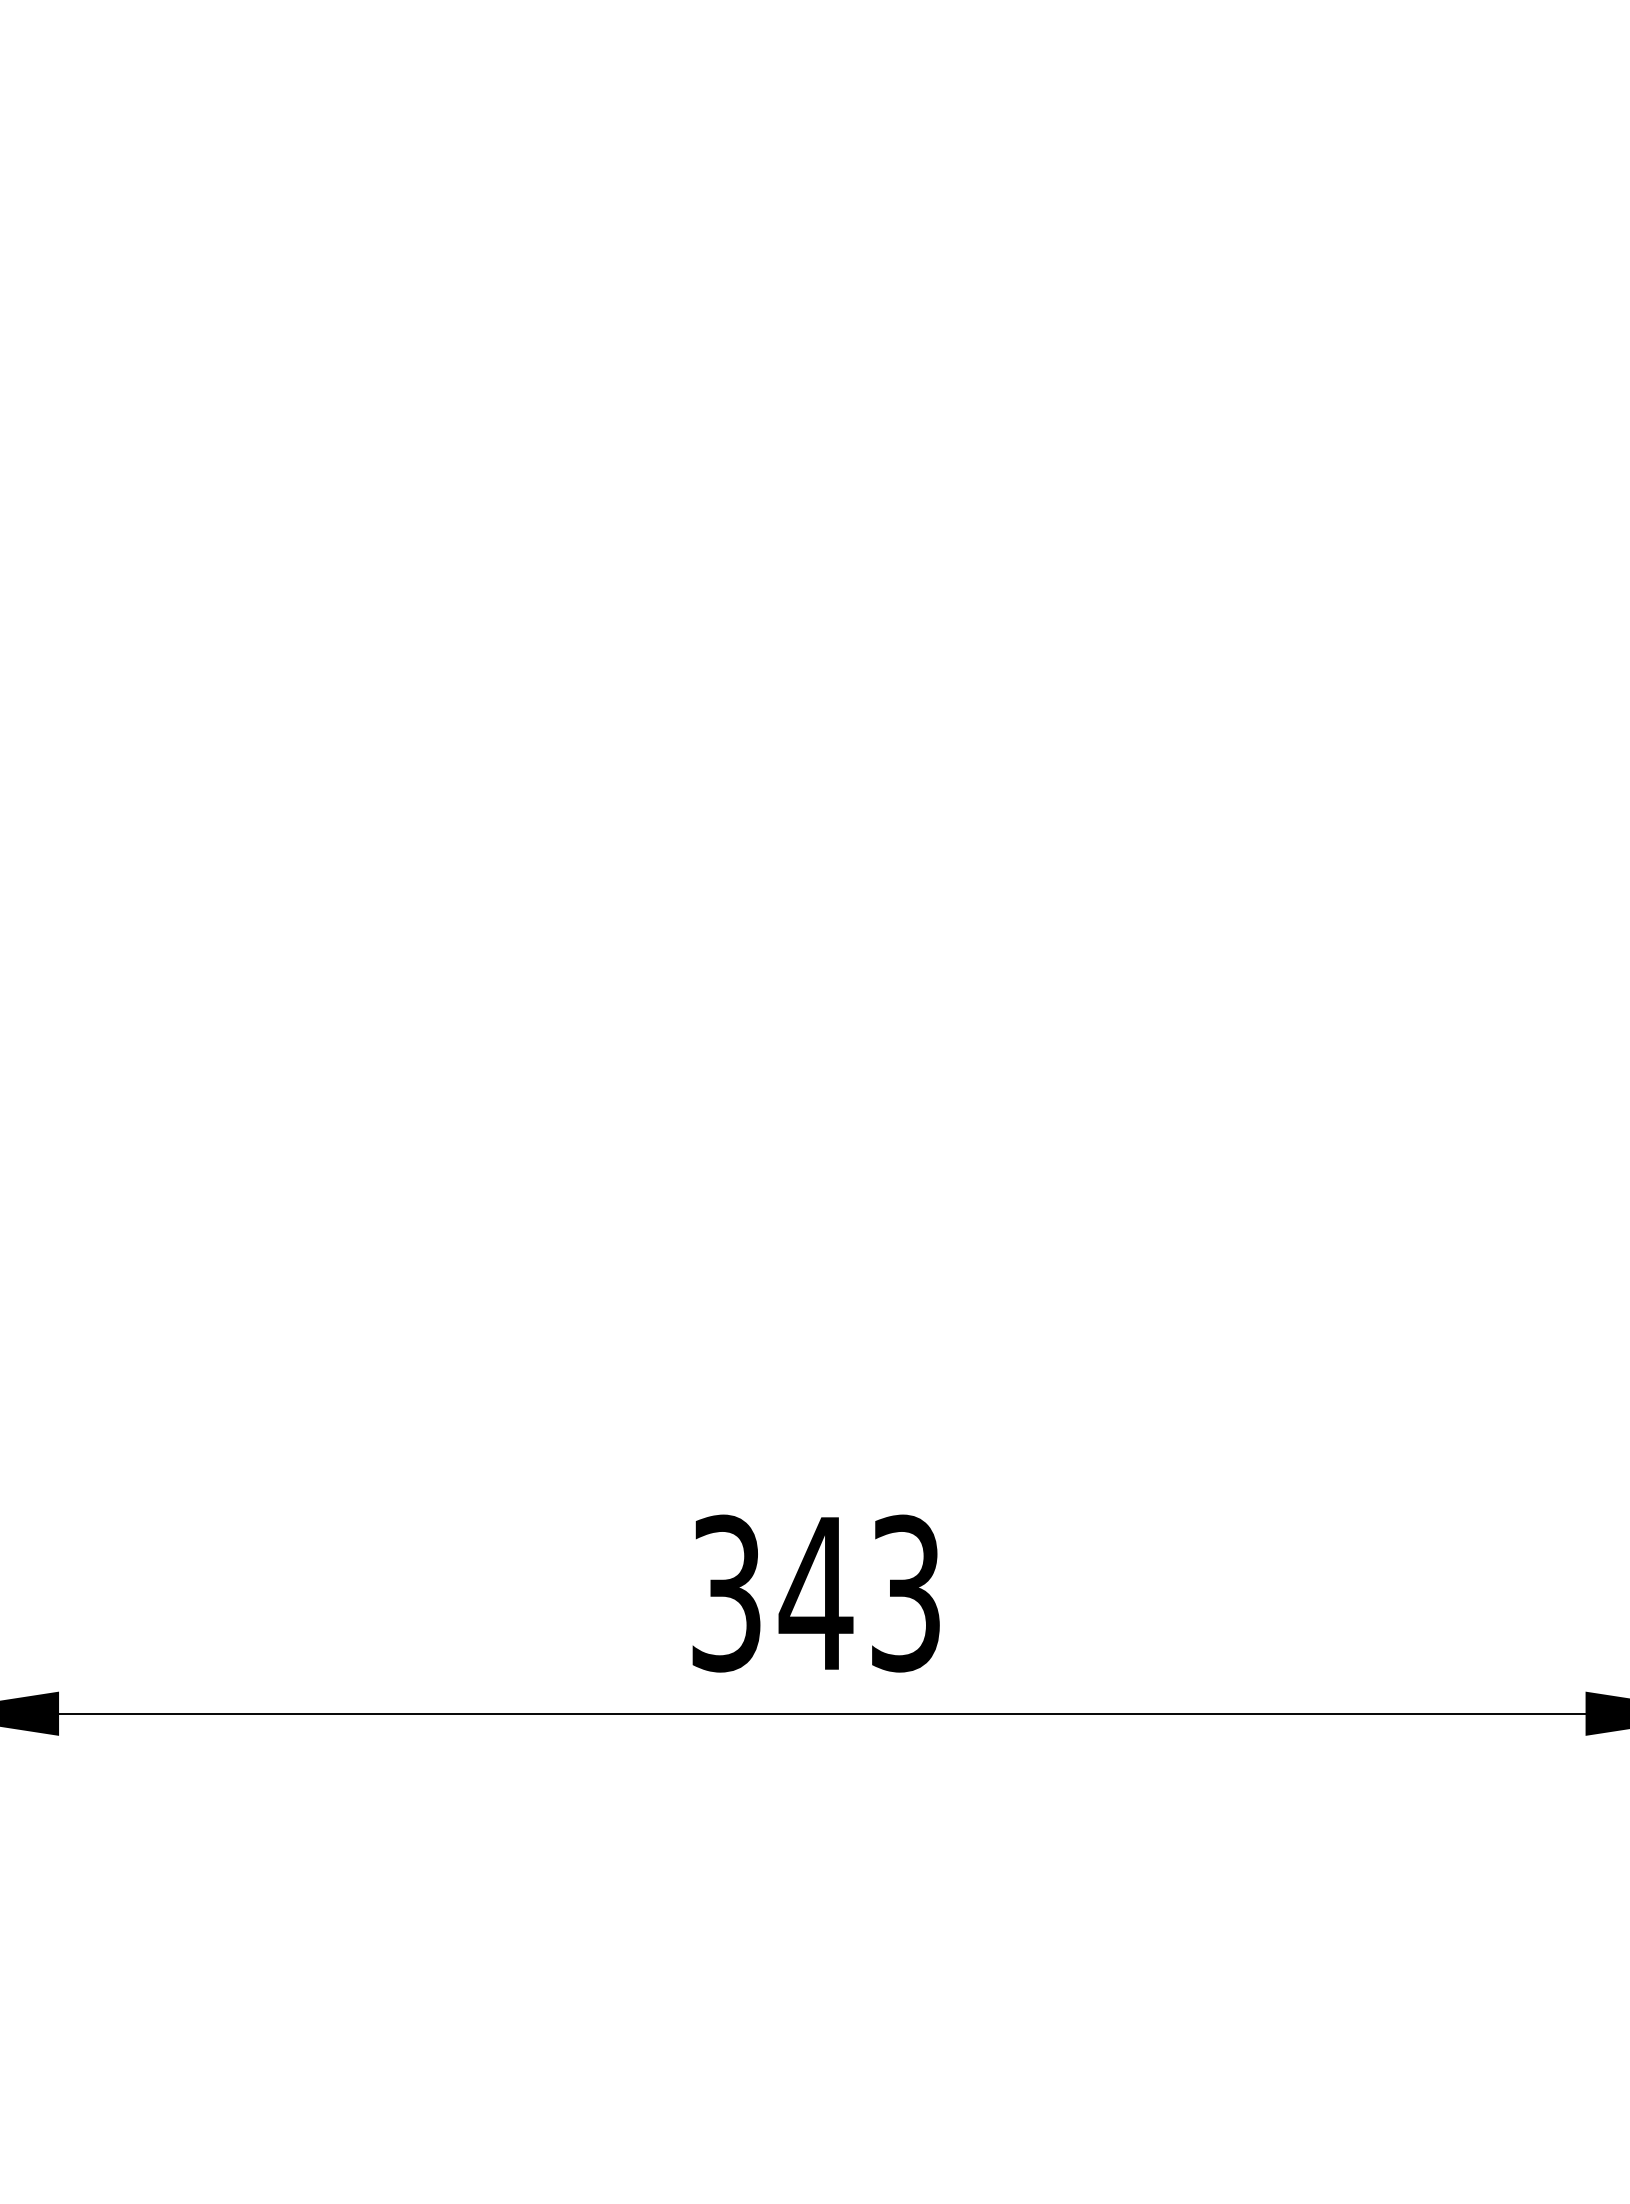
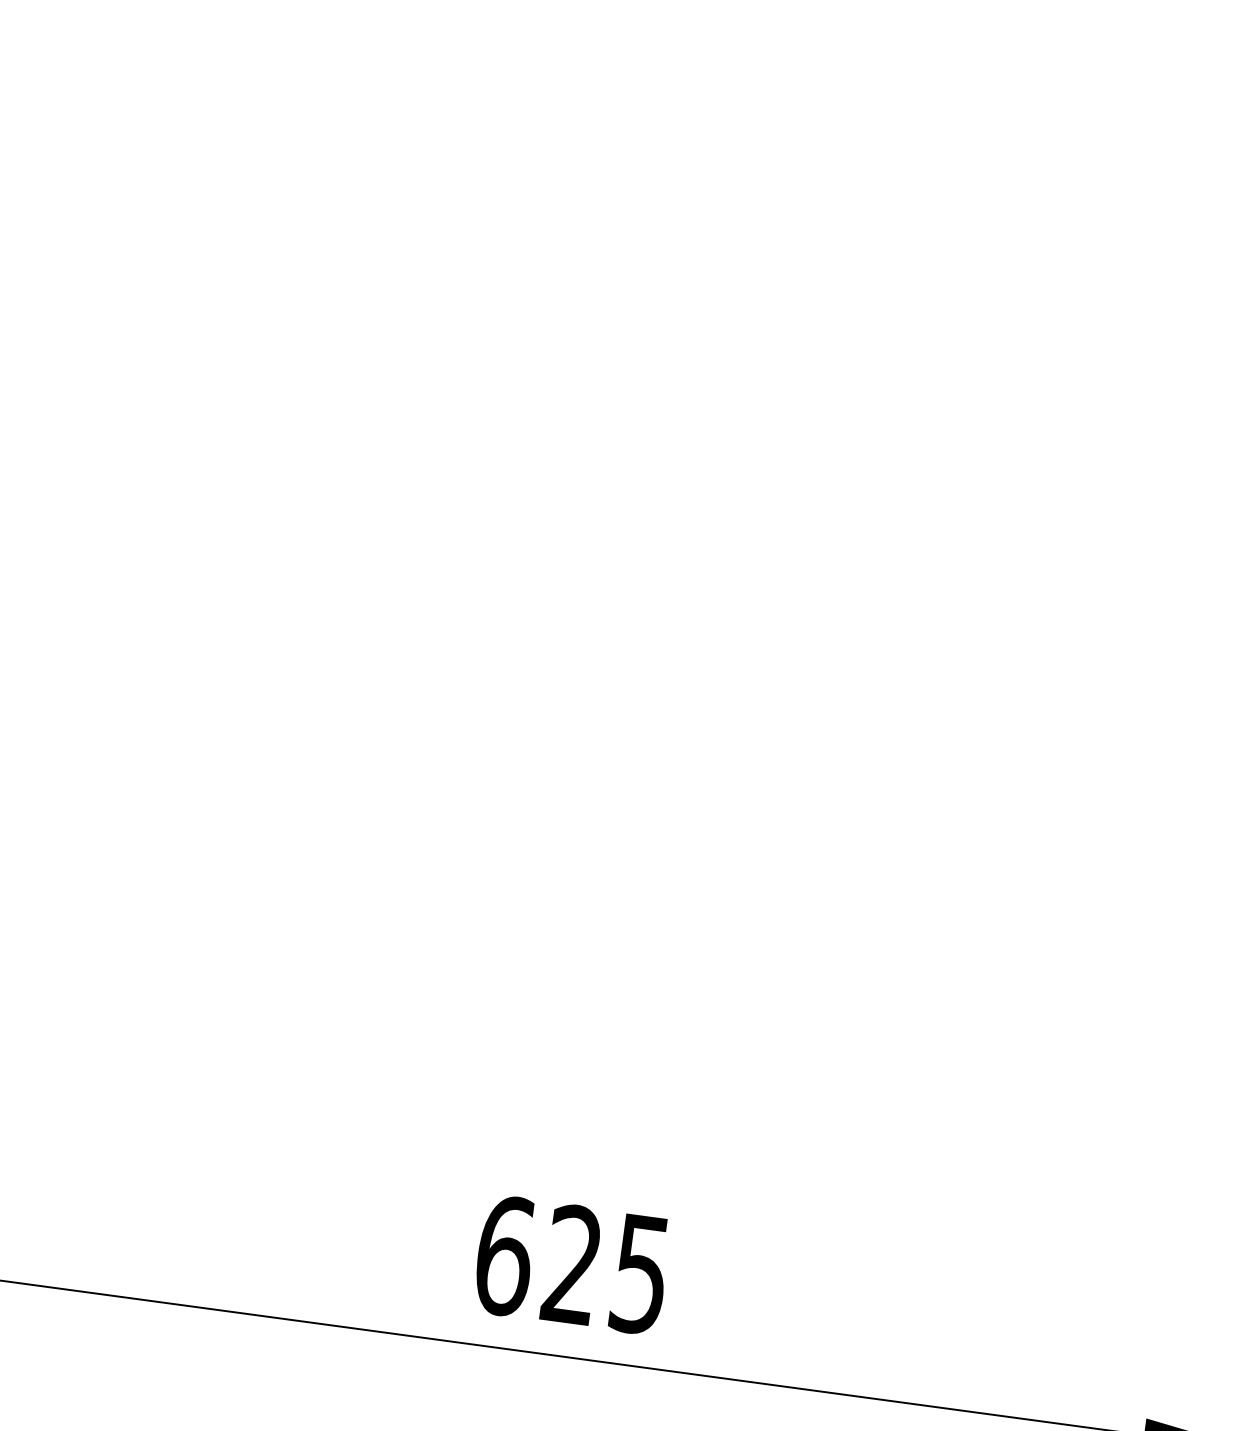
text: (815, 1593) -> (572, 1264), 343 -> 625

